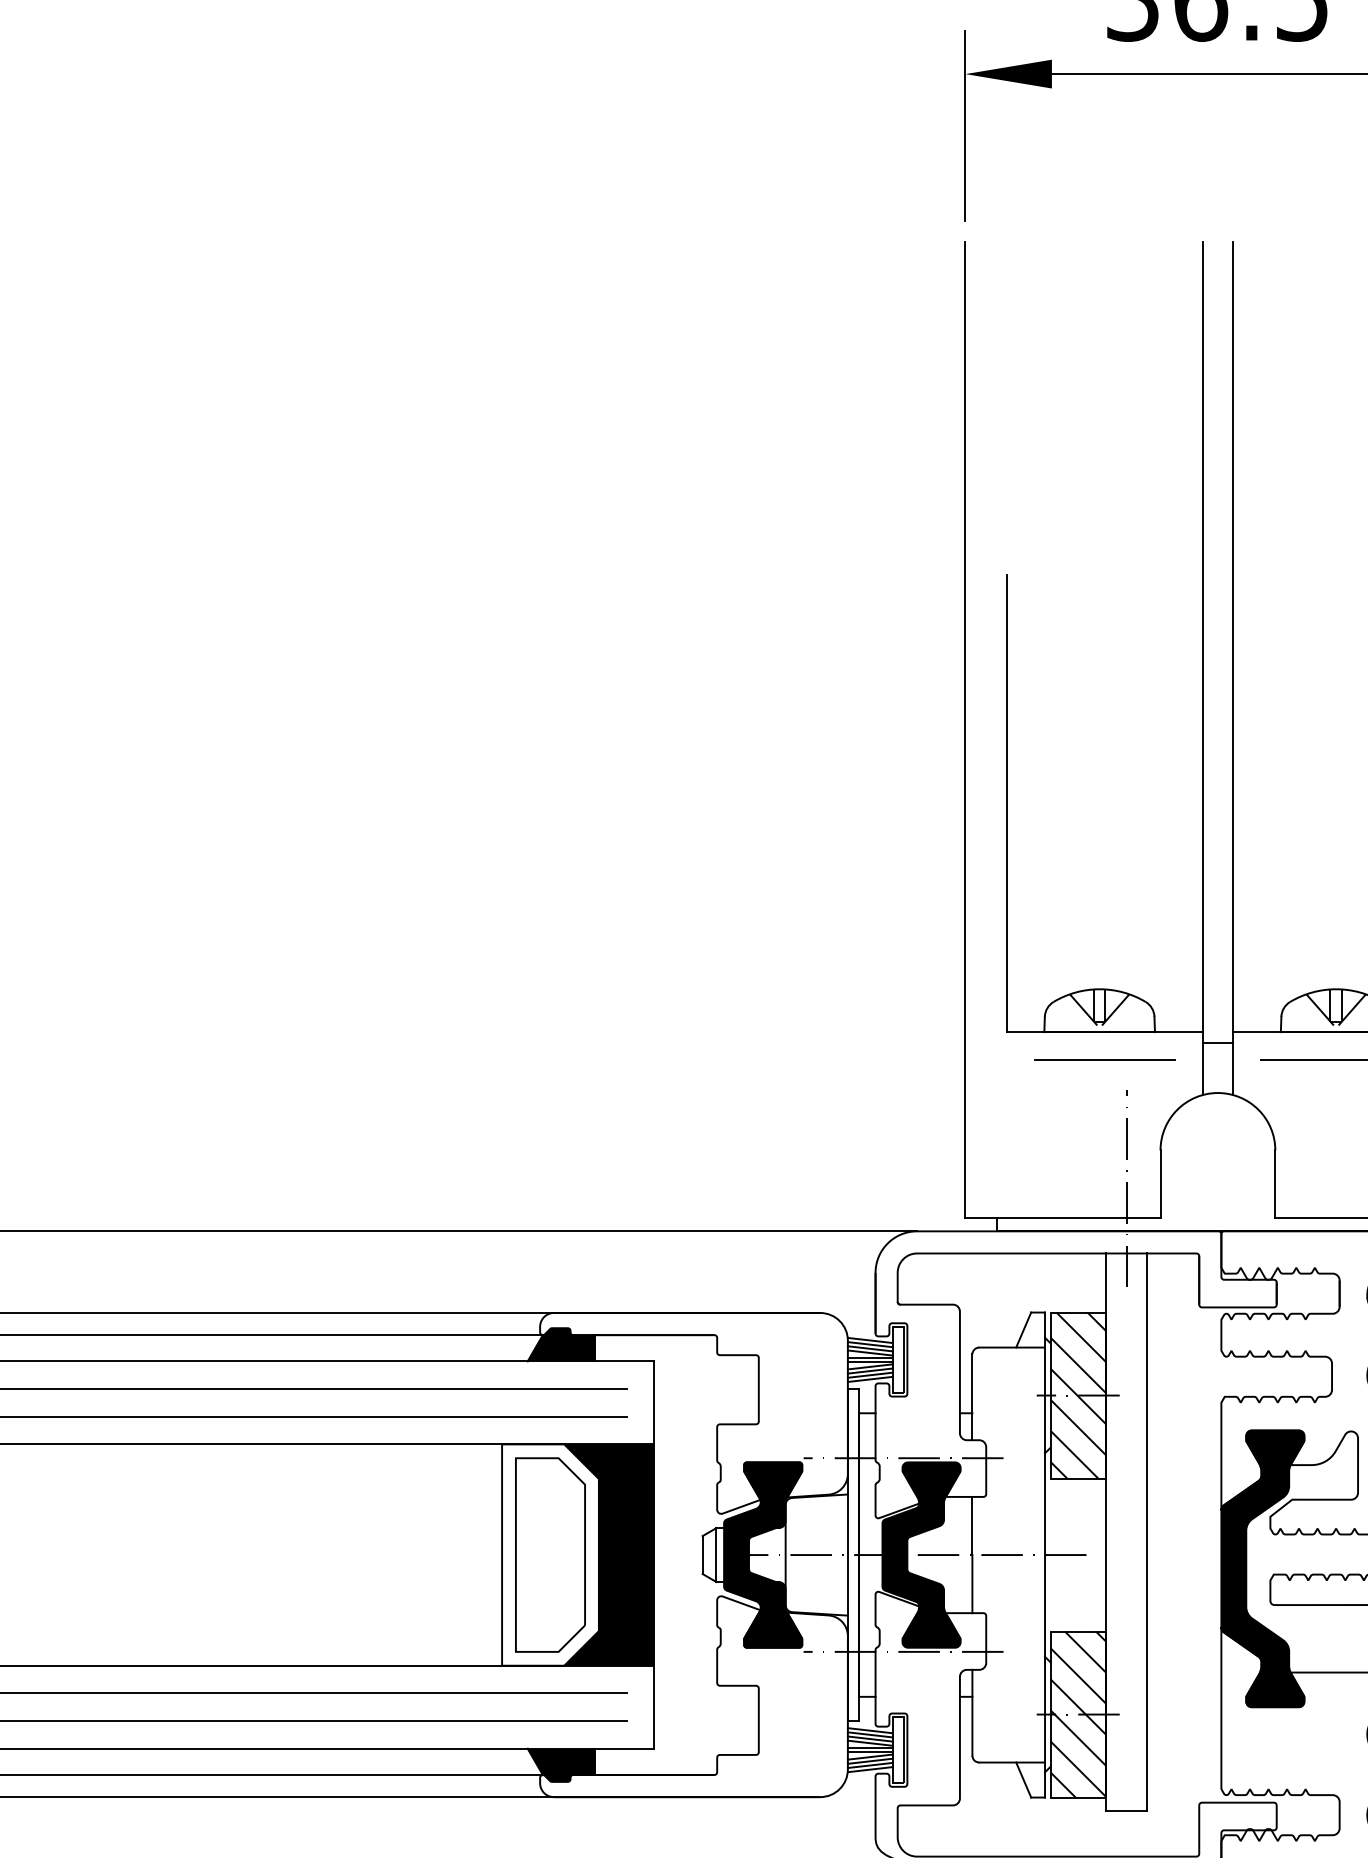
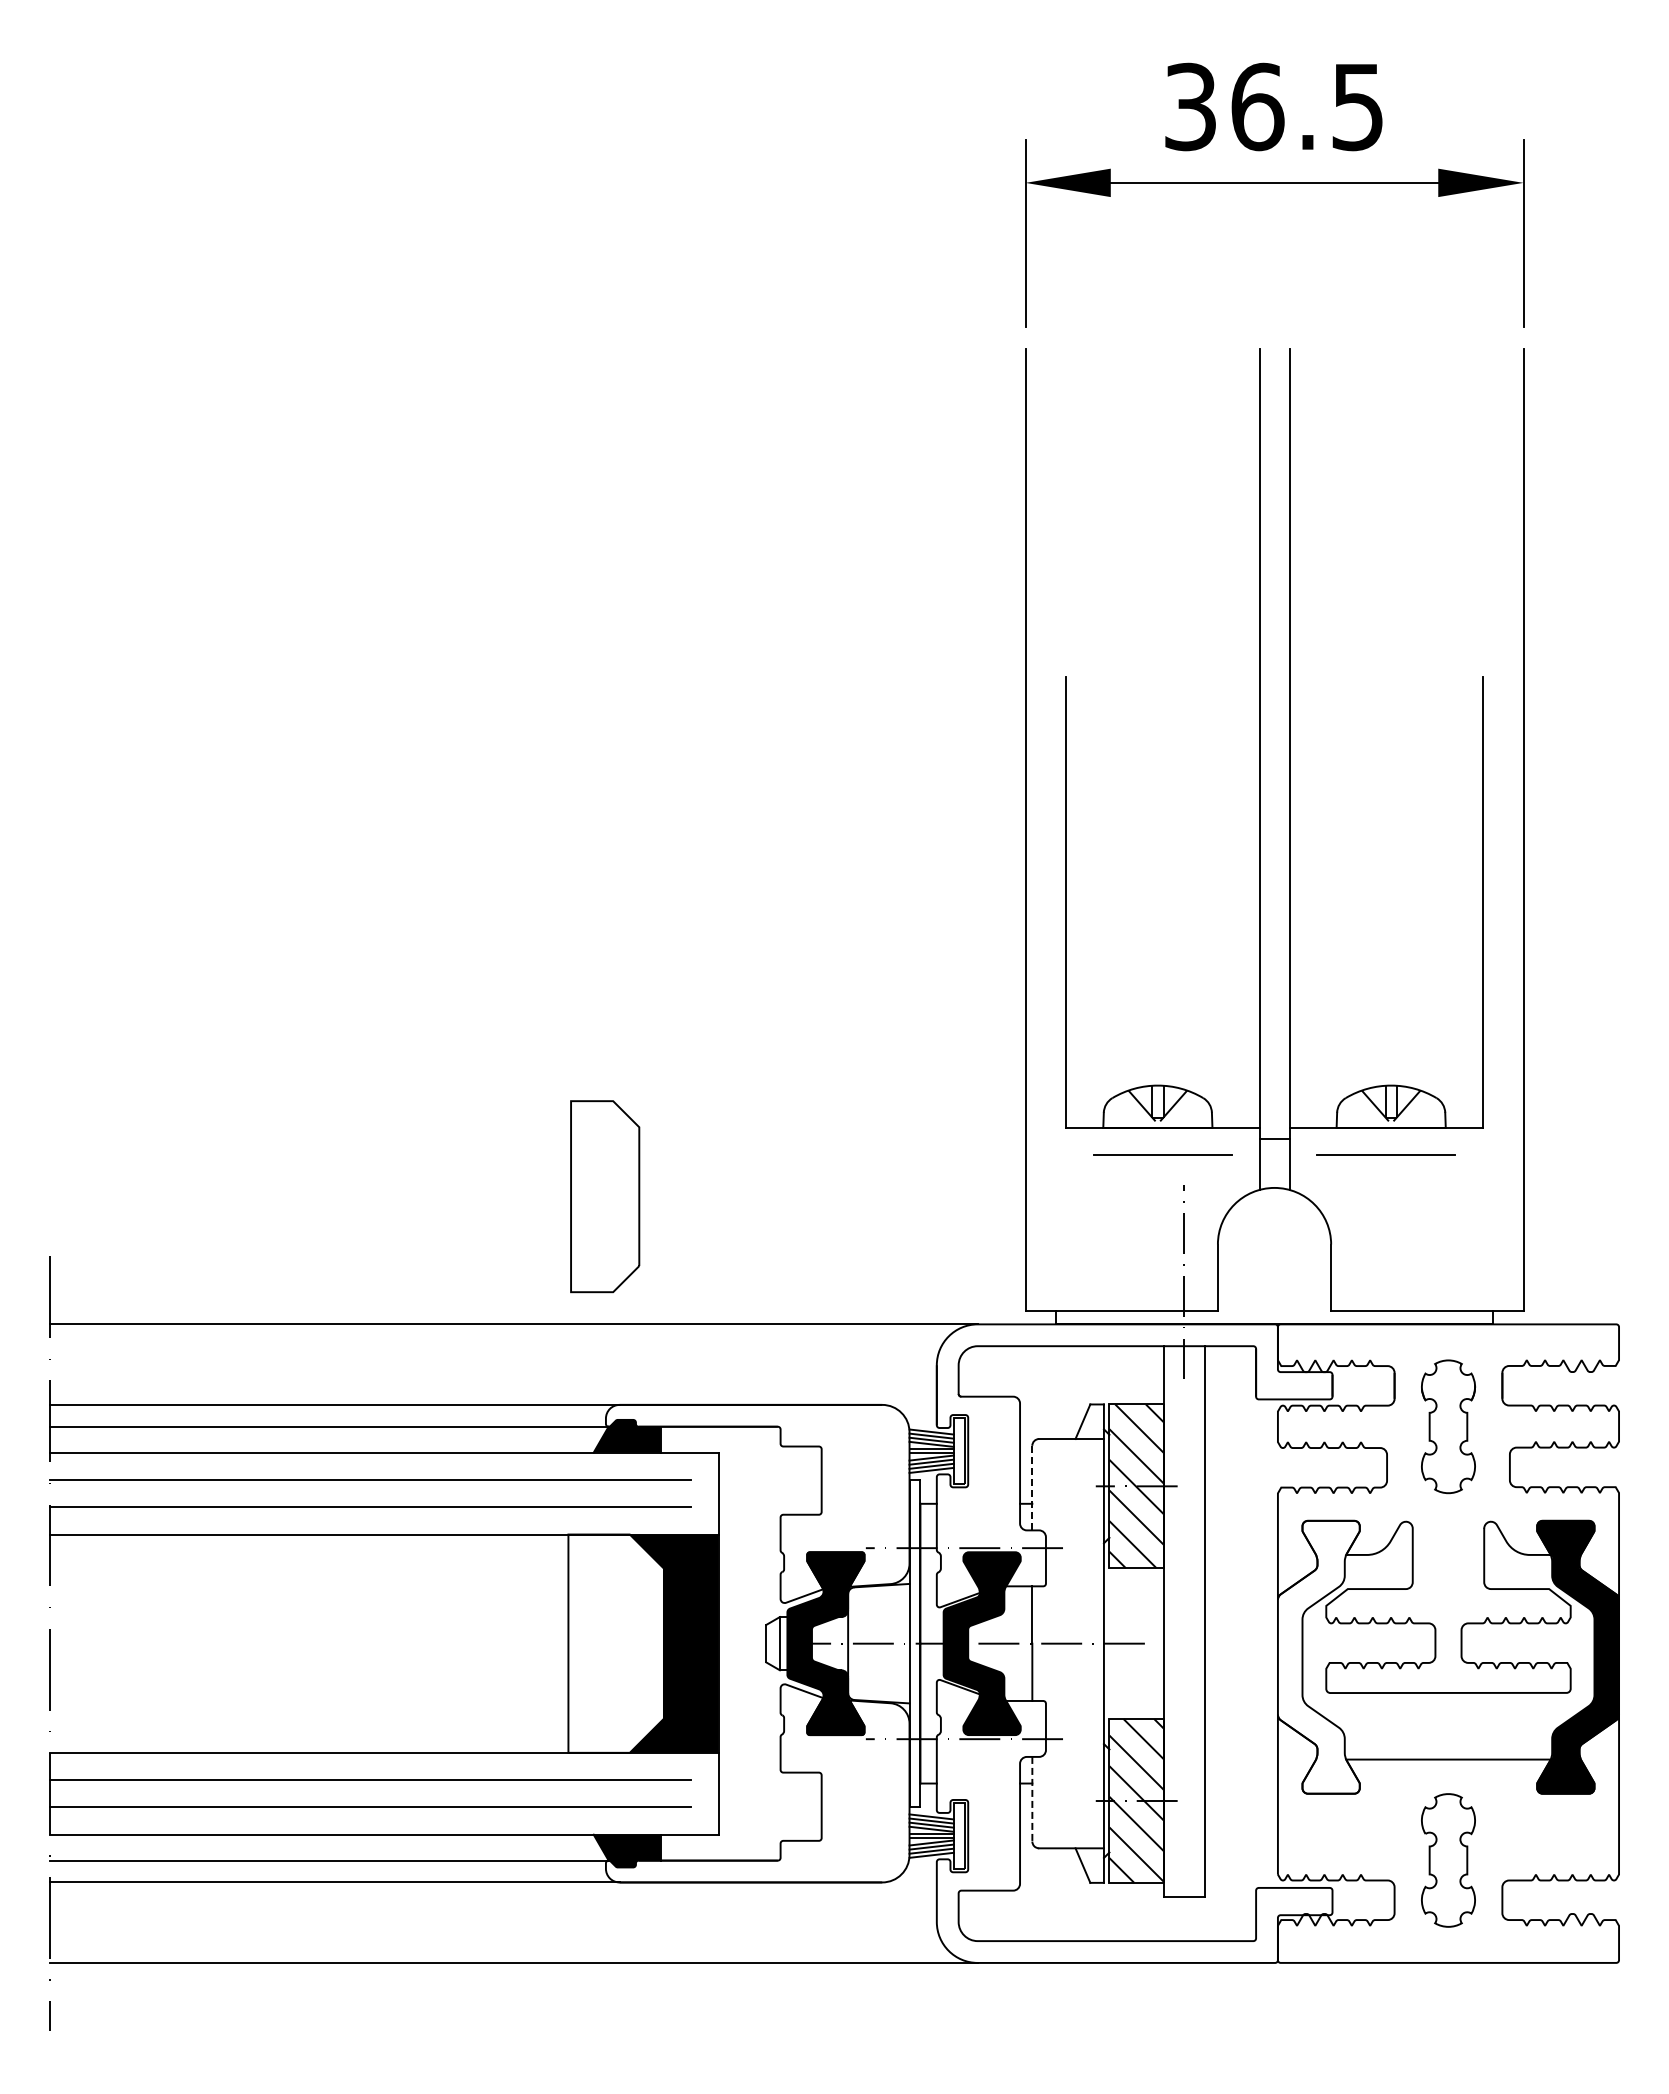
line: (972, 1396) -> (1032, 1487), solid -> dashed
part: (550, 1554) -> (605, 1196), moved
fill: (1262, 1568) -> (1318, 1656), removed
line: (972, 1713) -> (1032, 1799), solid -> dashed

